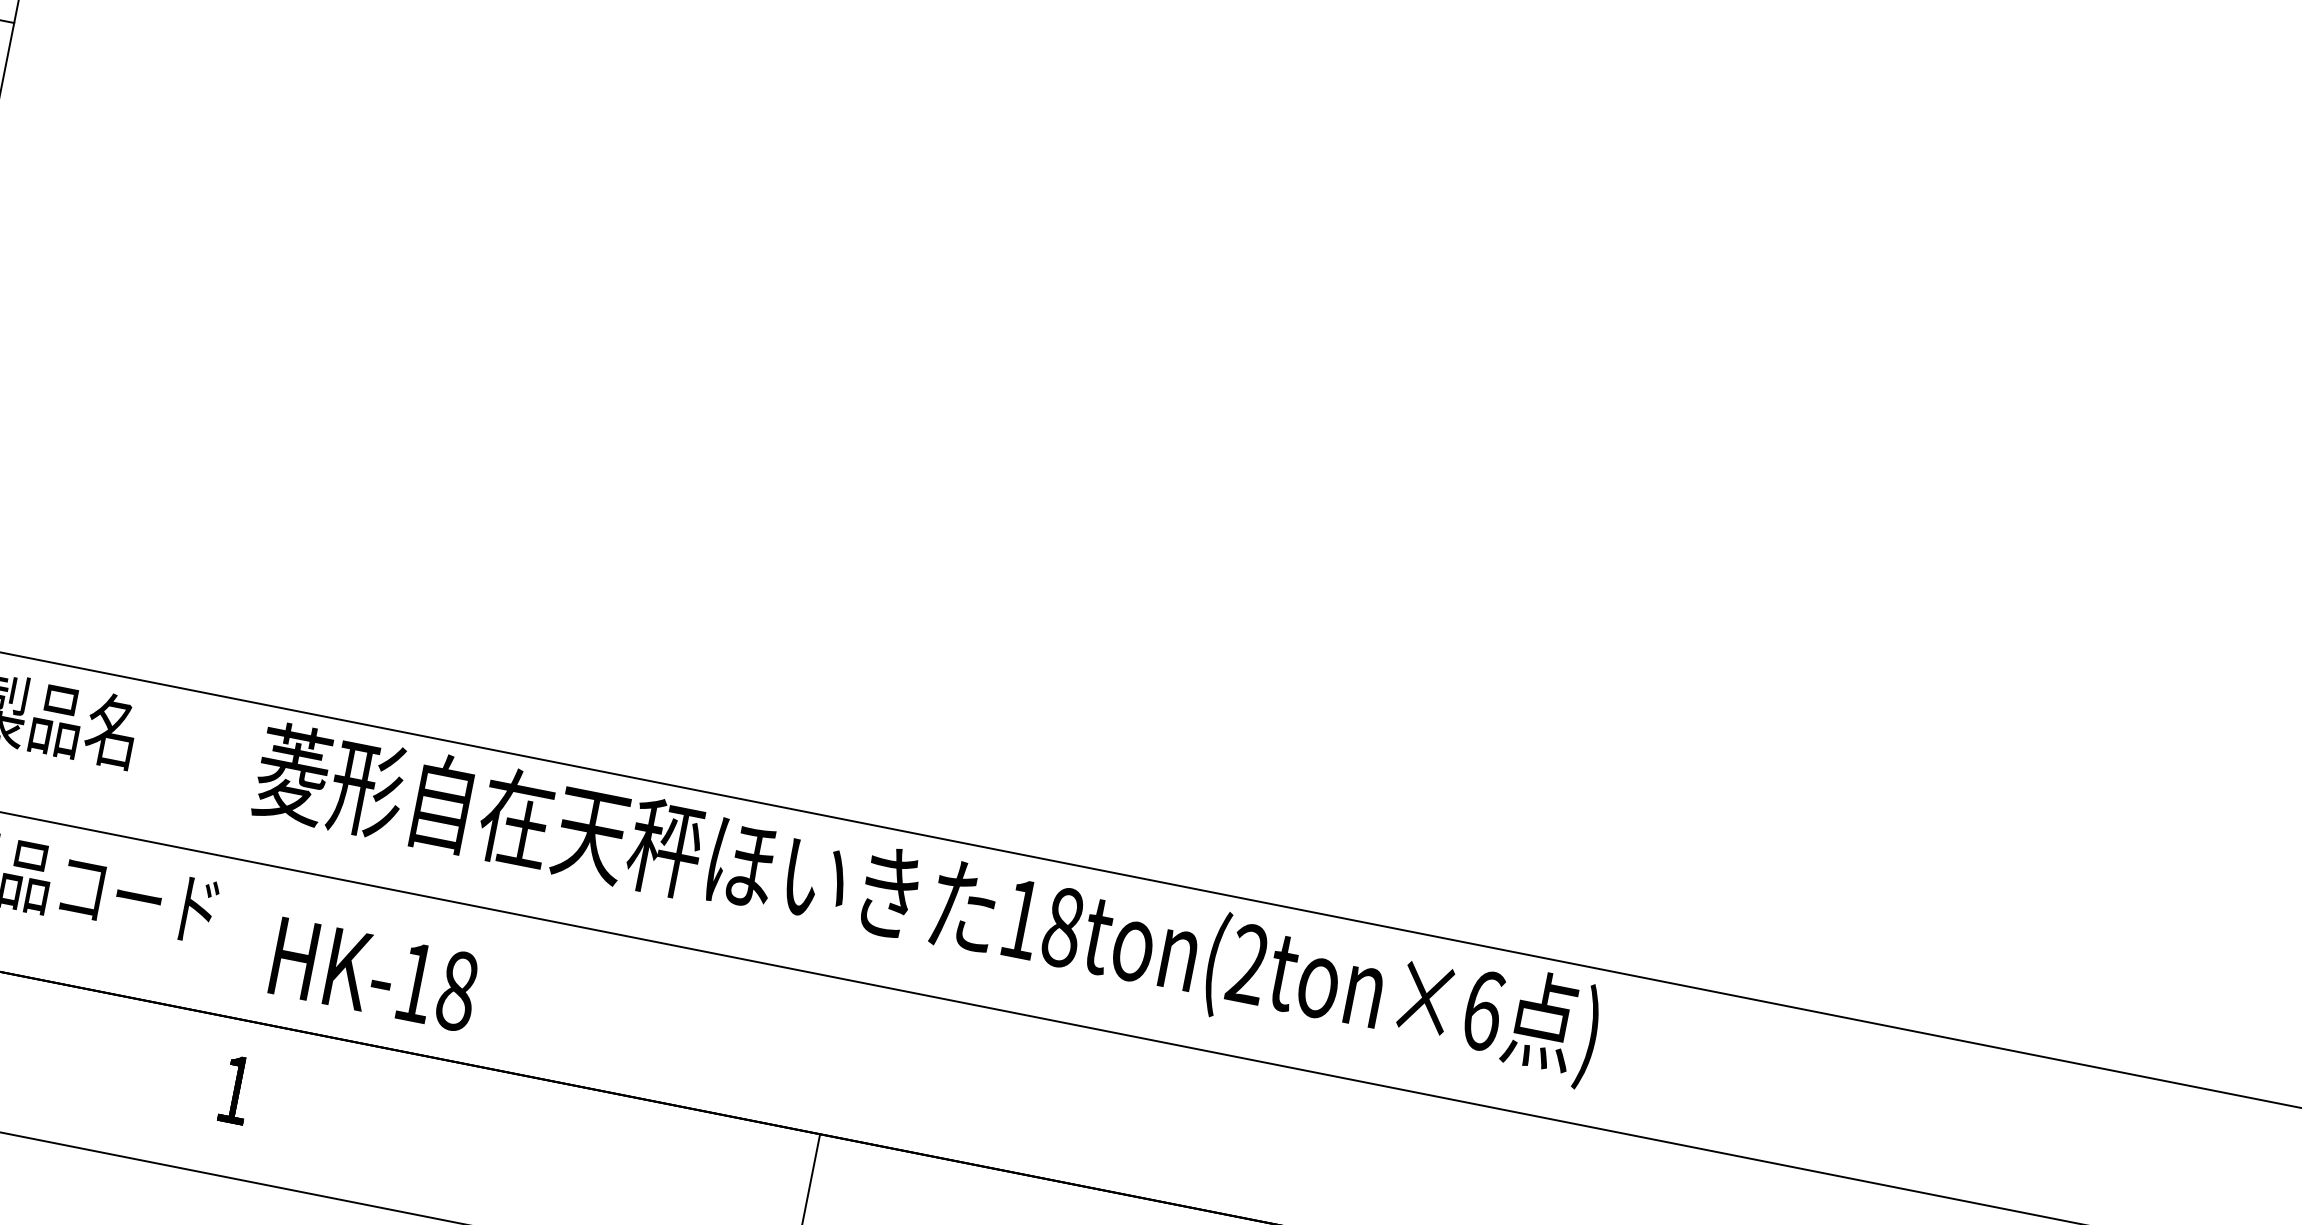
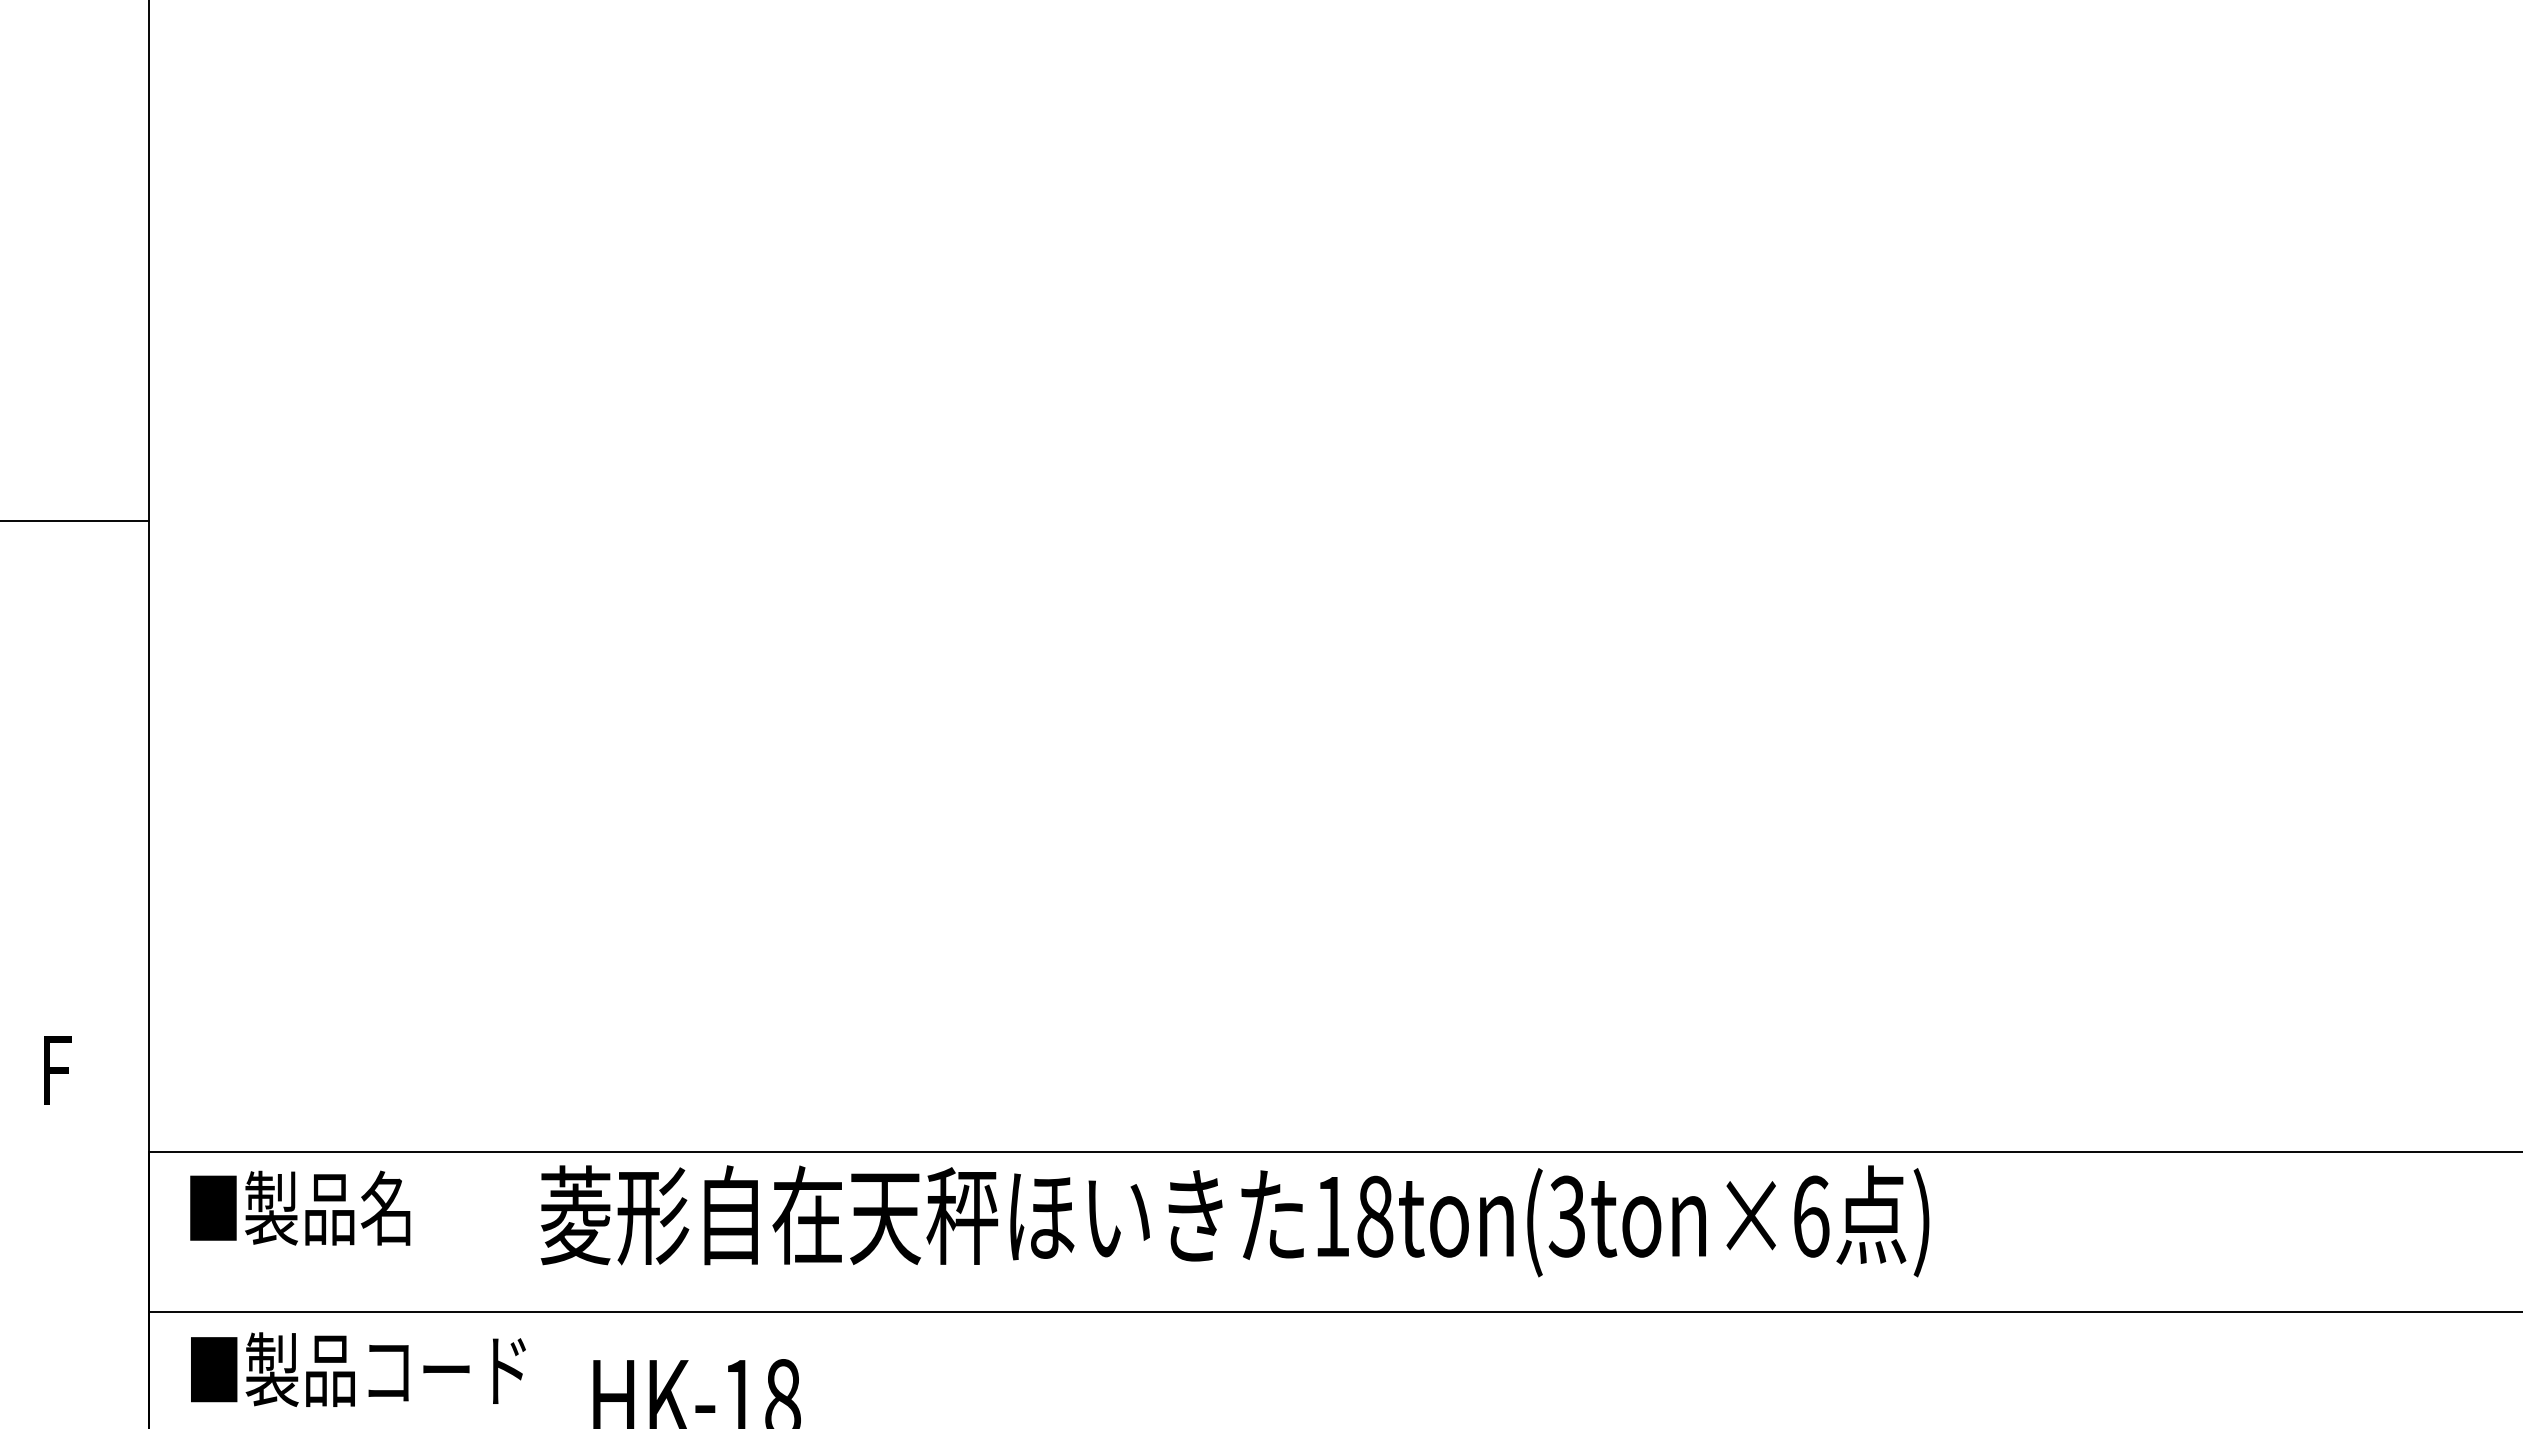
text: (1247, 963) -> (1566, 1216), 18ton(2ton×6 -> 18ton(3ton×6

